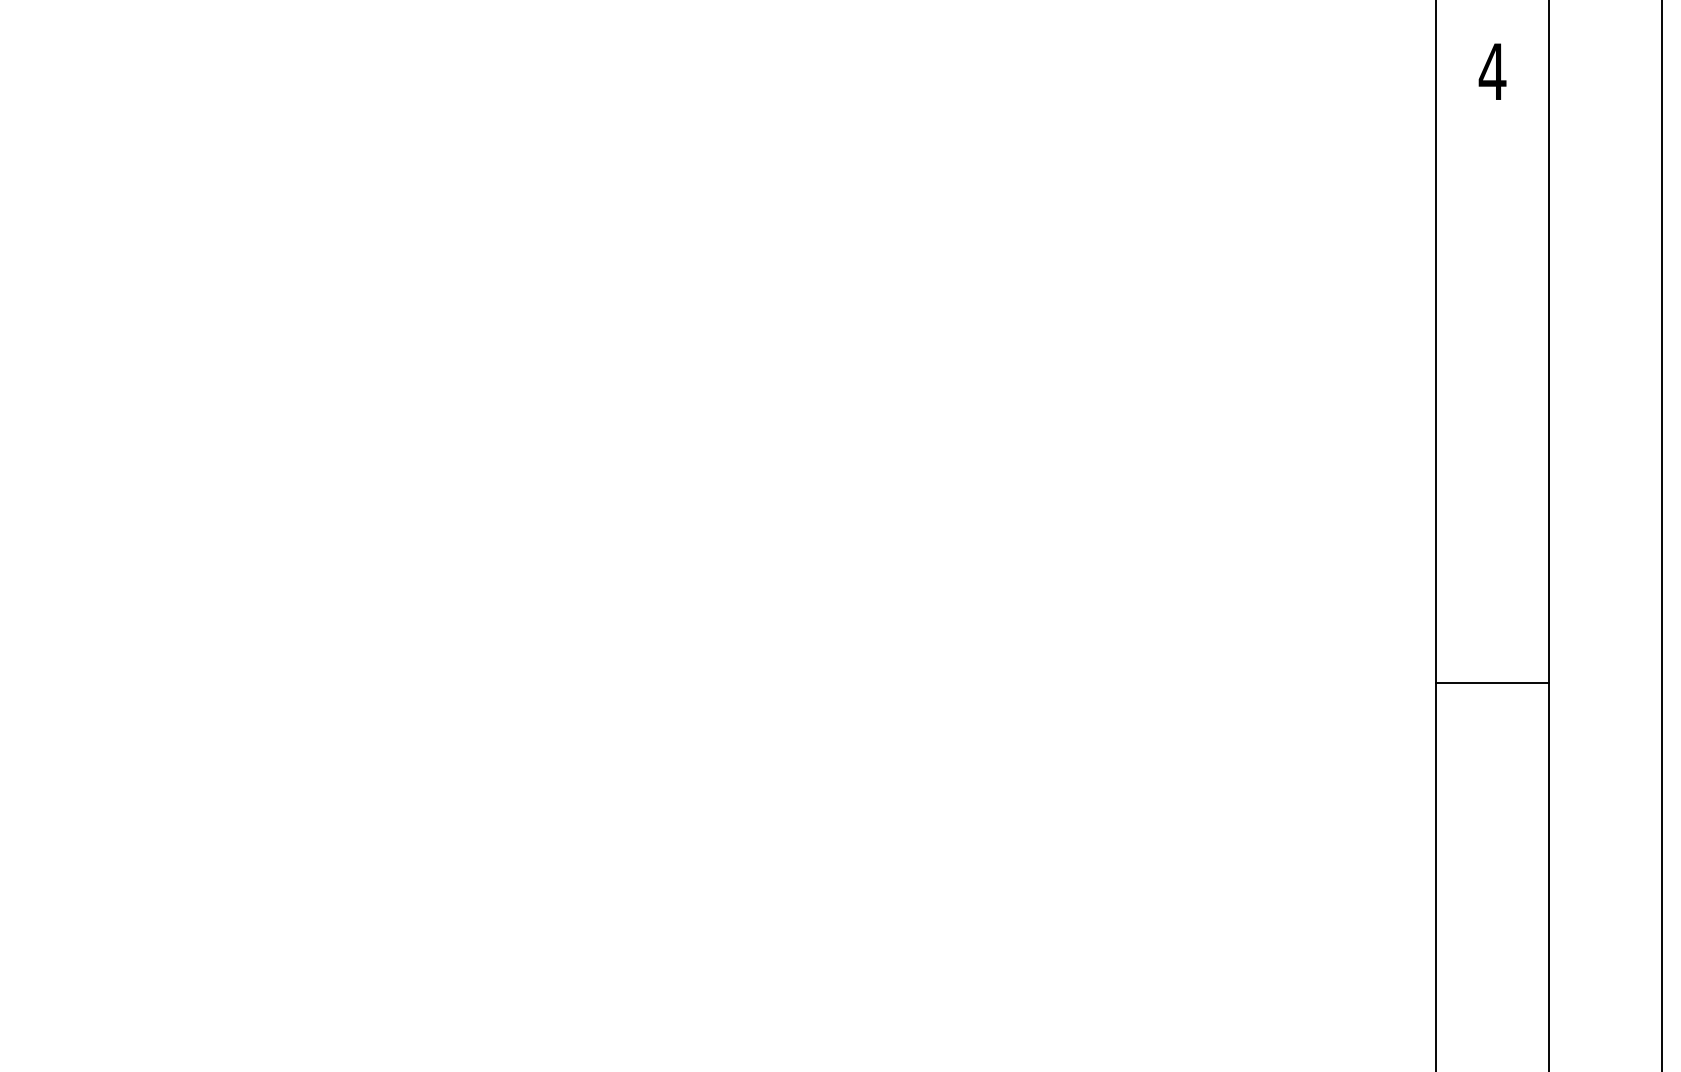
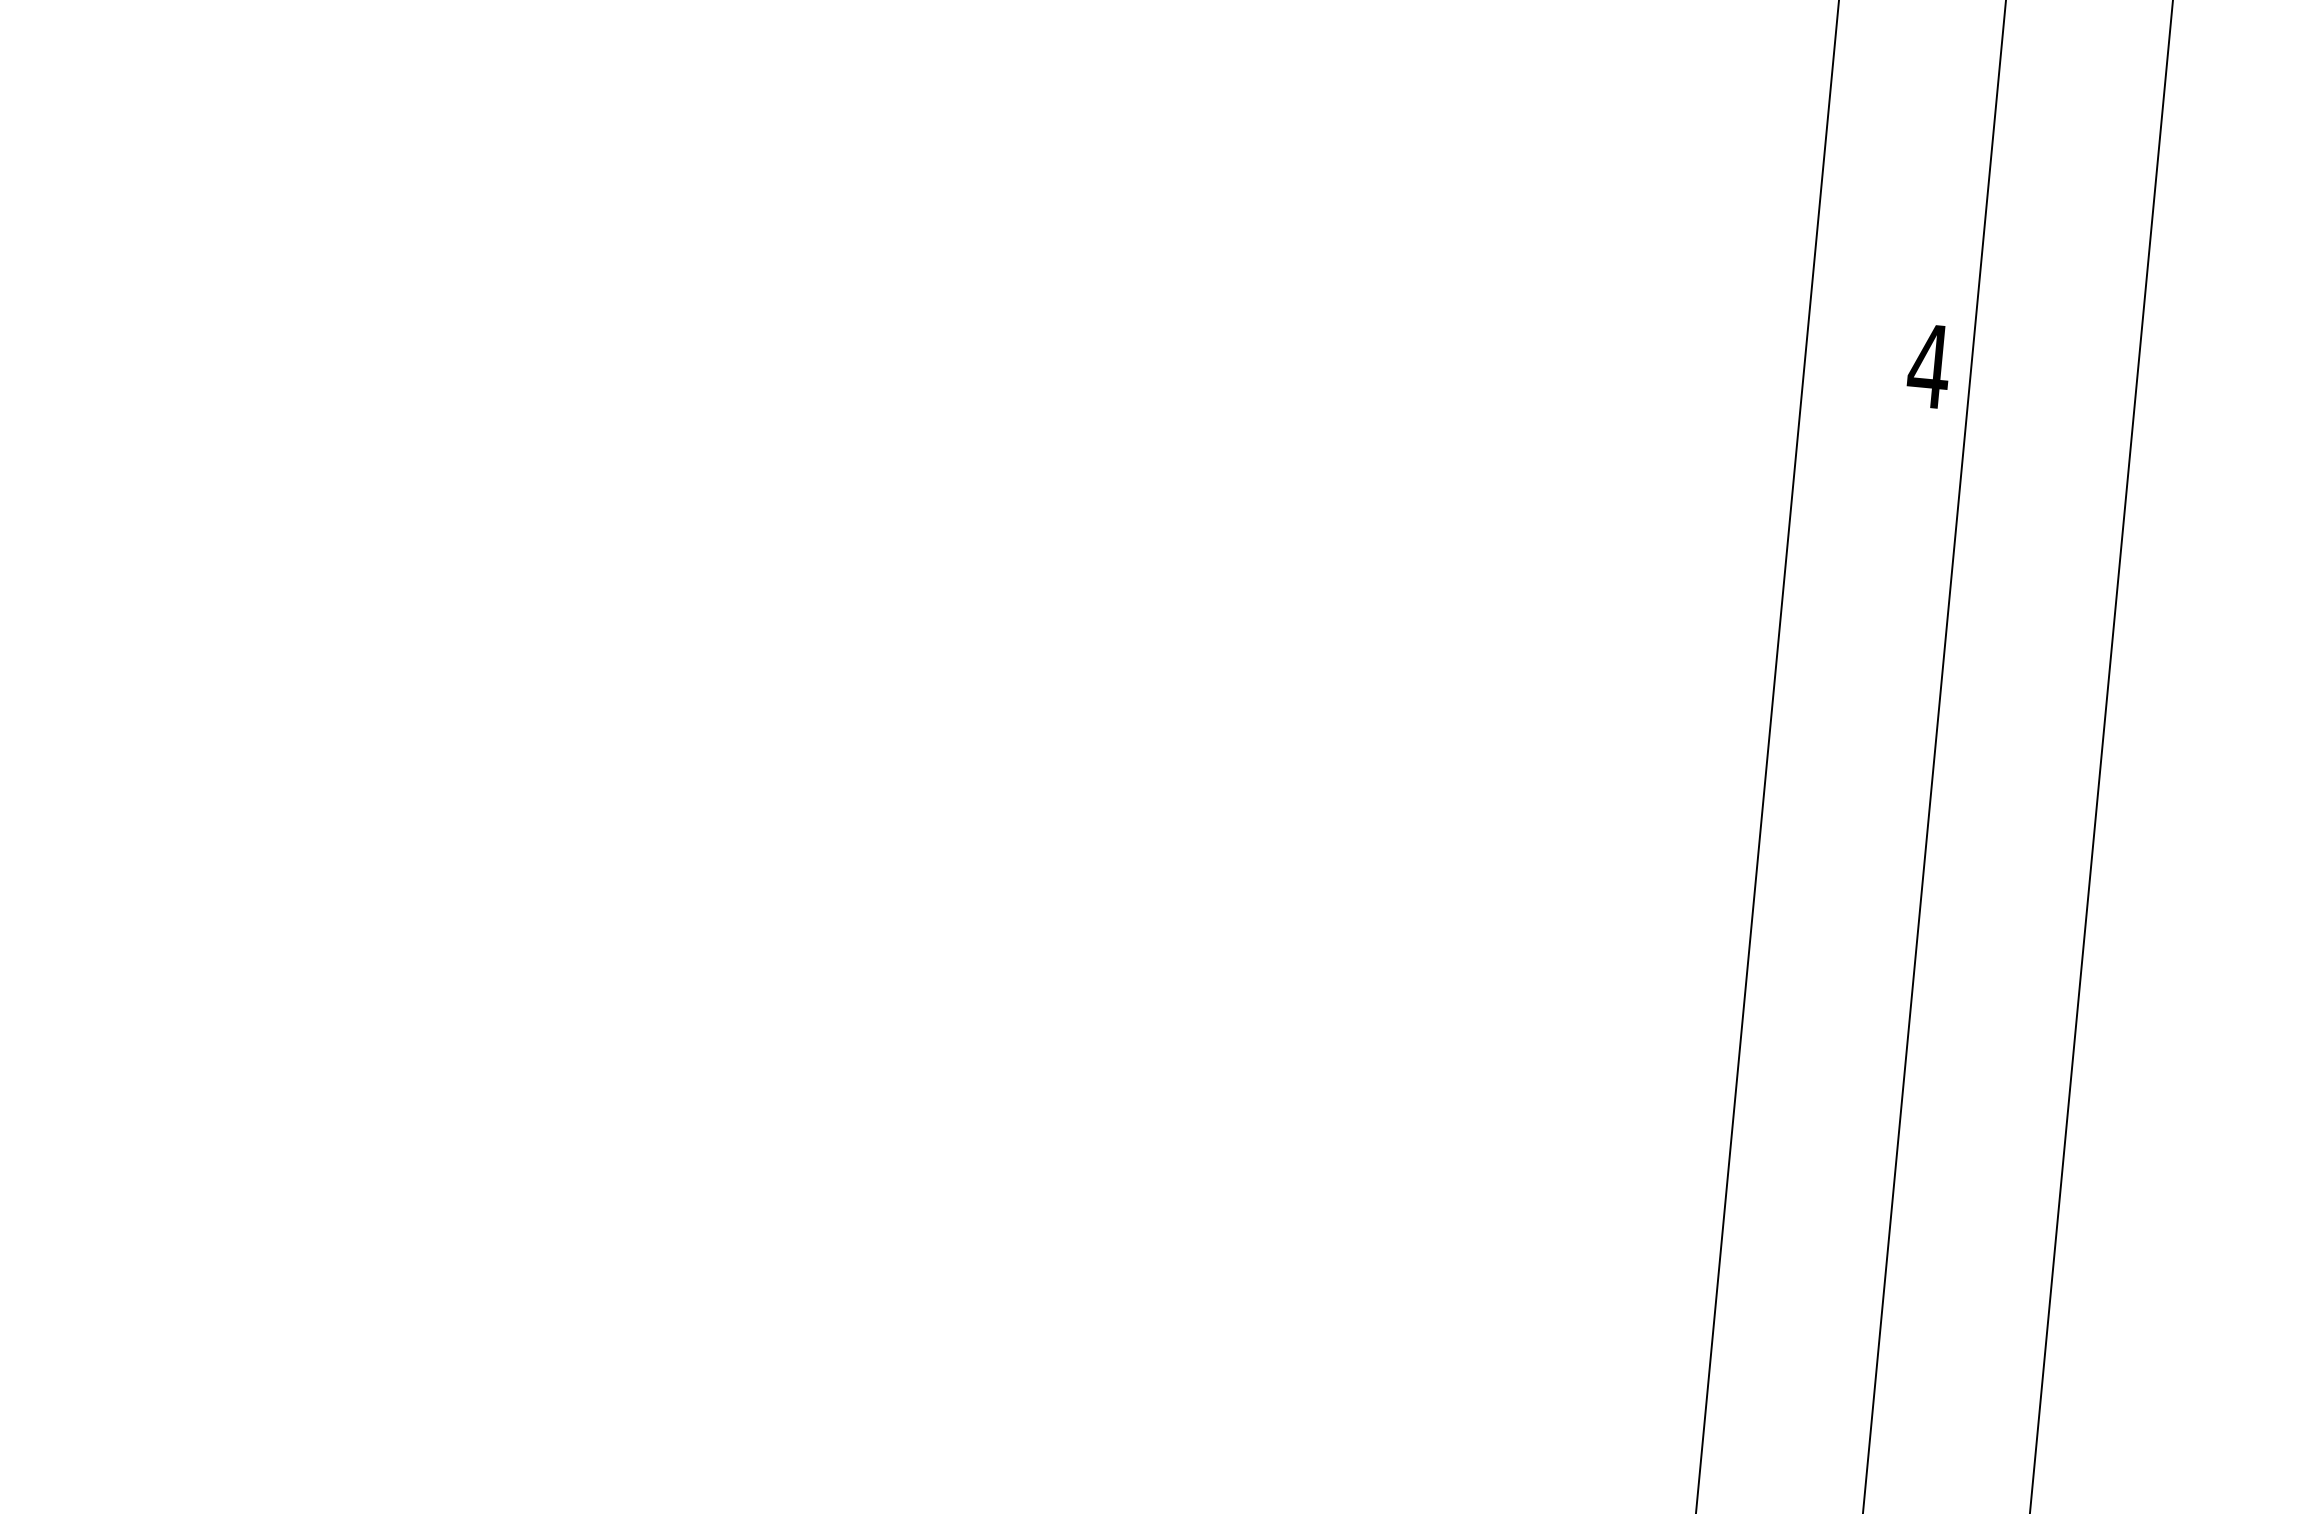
text: (1492, 71) -> (1928, 365), moved
line: (1492, 682) -> (1818, 1096), removed

